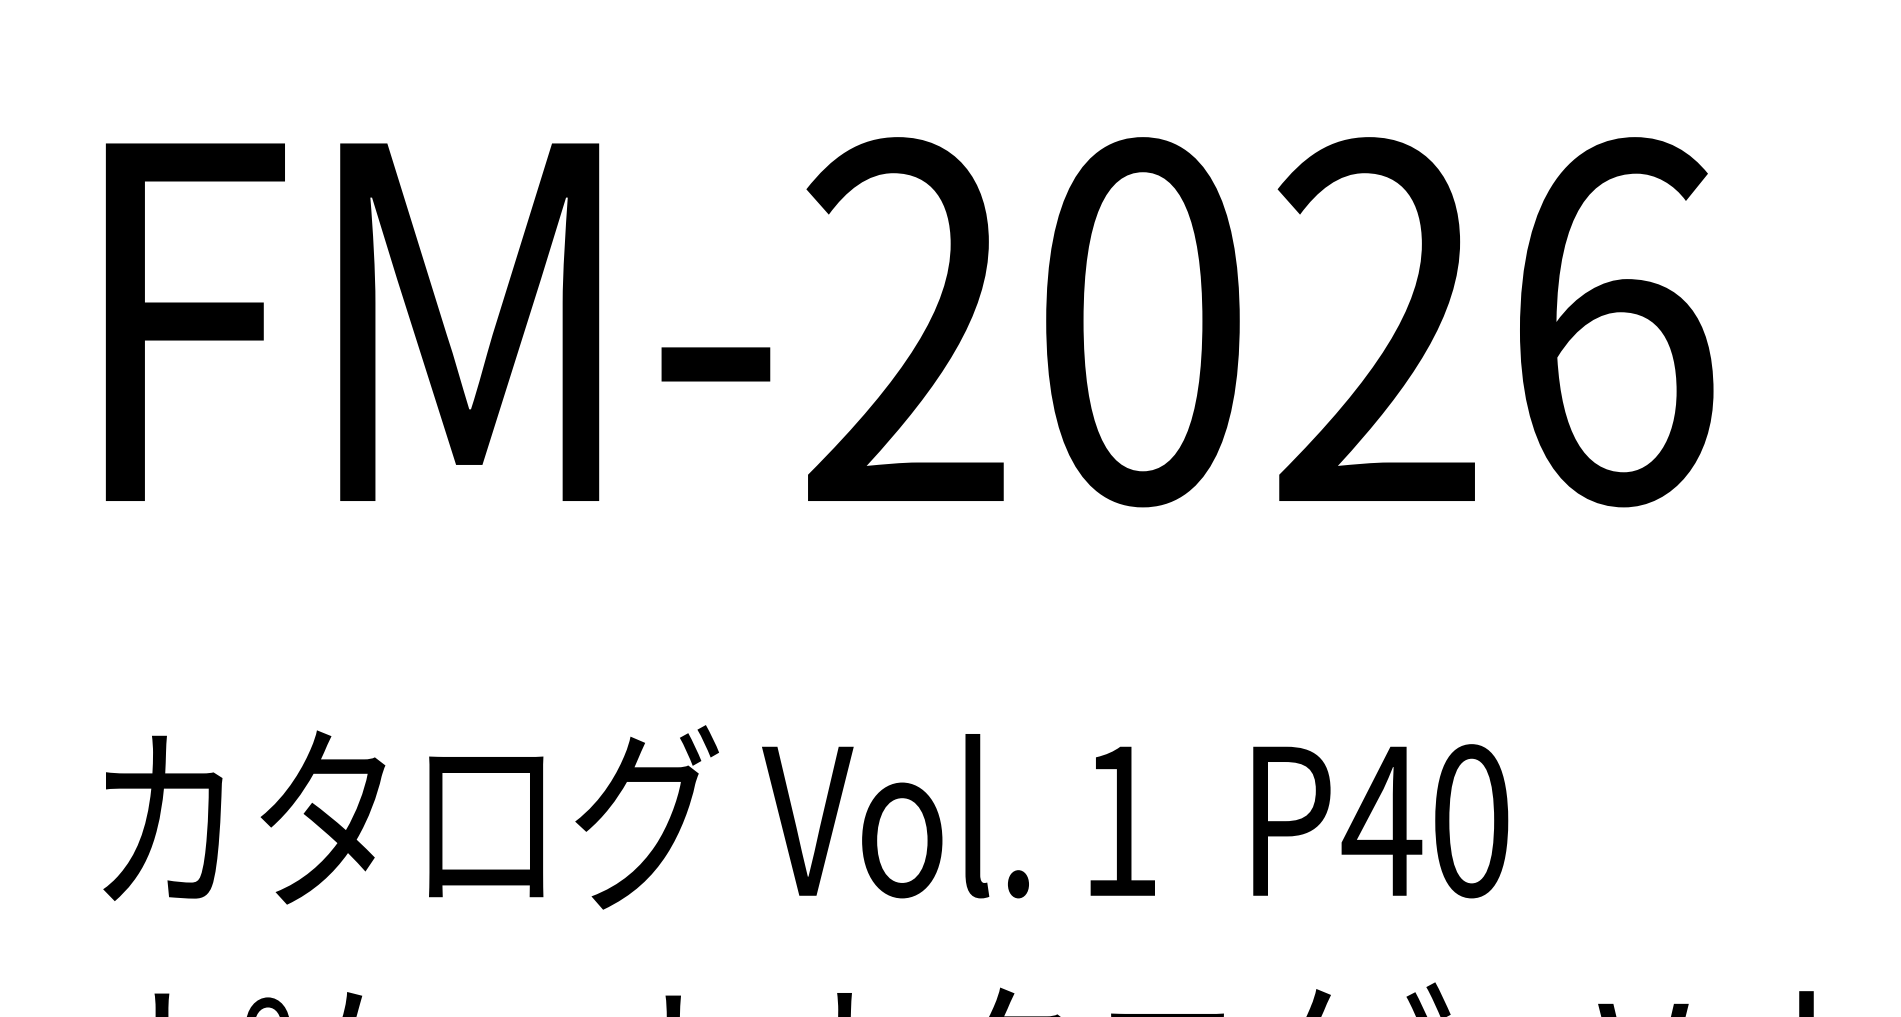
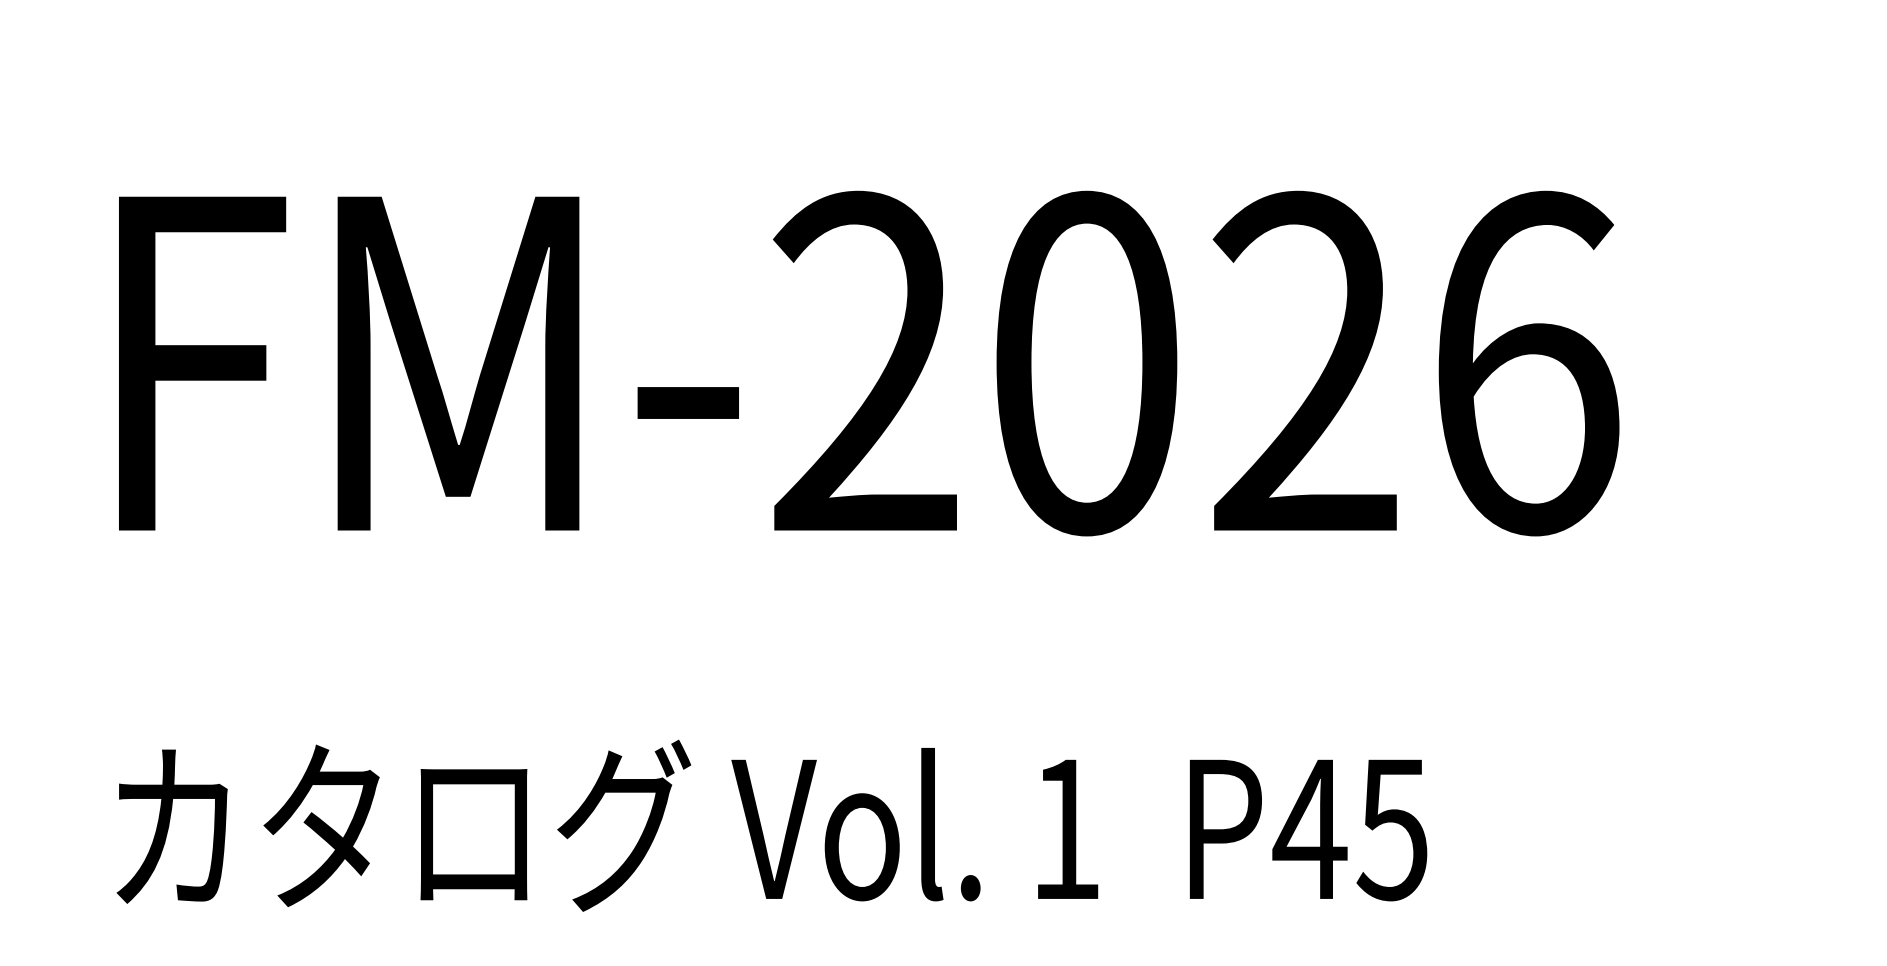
text: (1469, 821) -> (1391, 829), P40 -> P45

